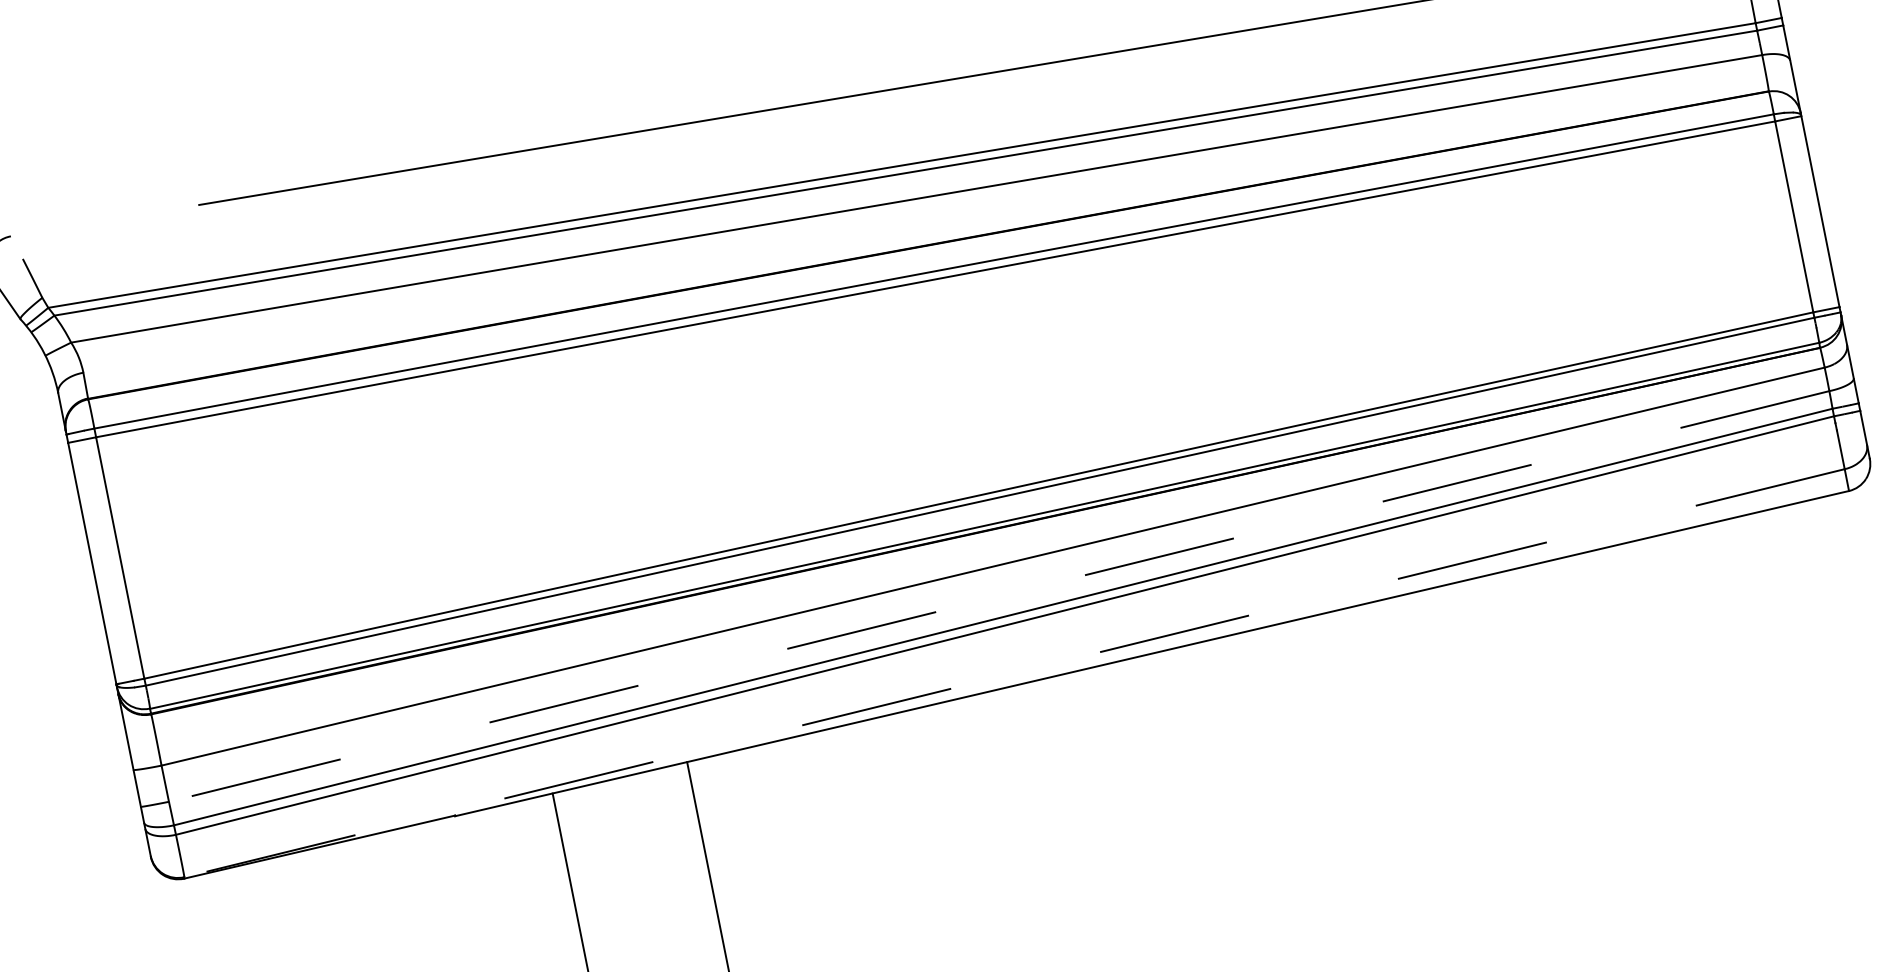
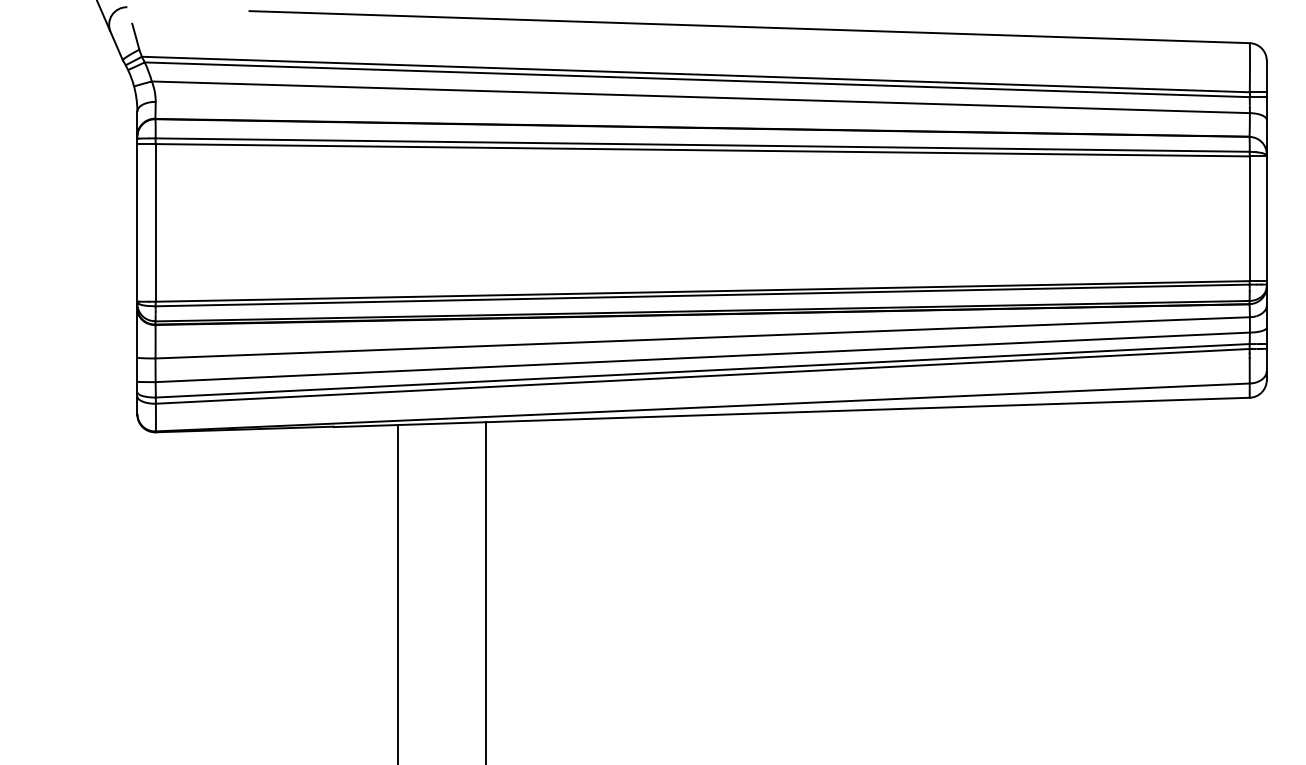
line: (998, 596) -> (702, 357), dashed -> solid
line: (1014, 673) -> (702, 407), dashed -> solid

